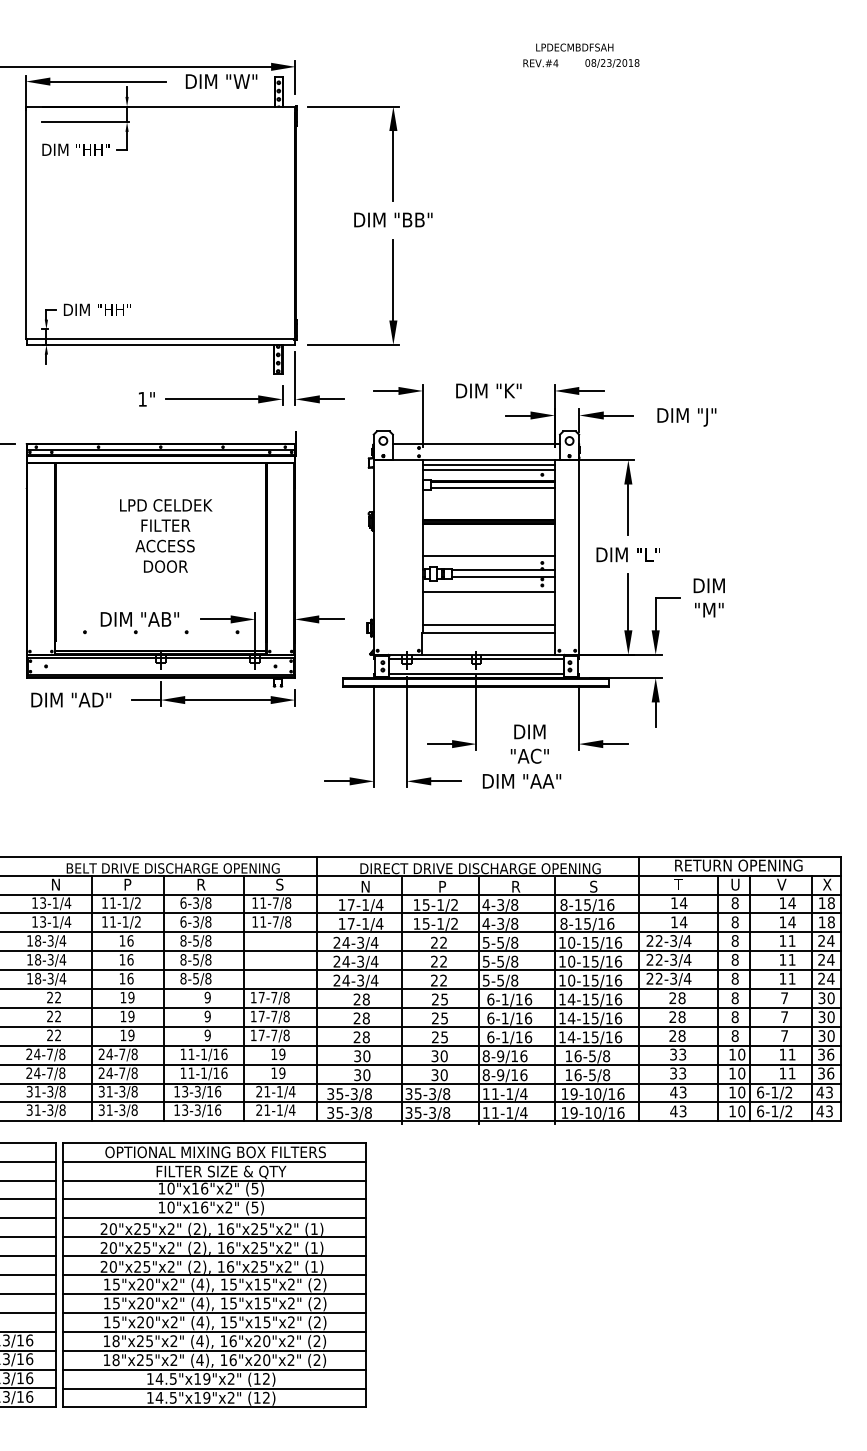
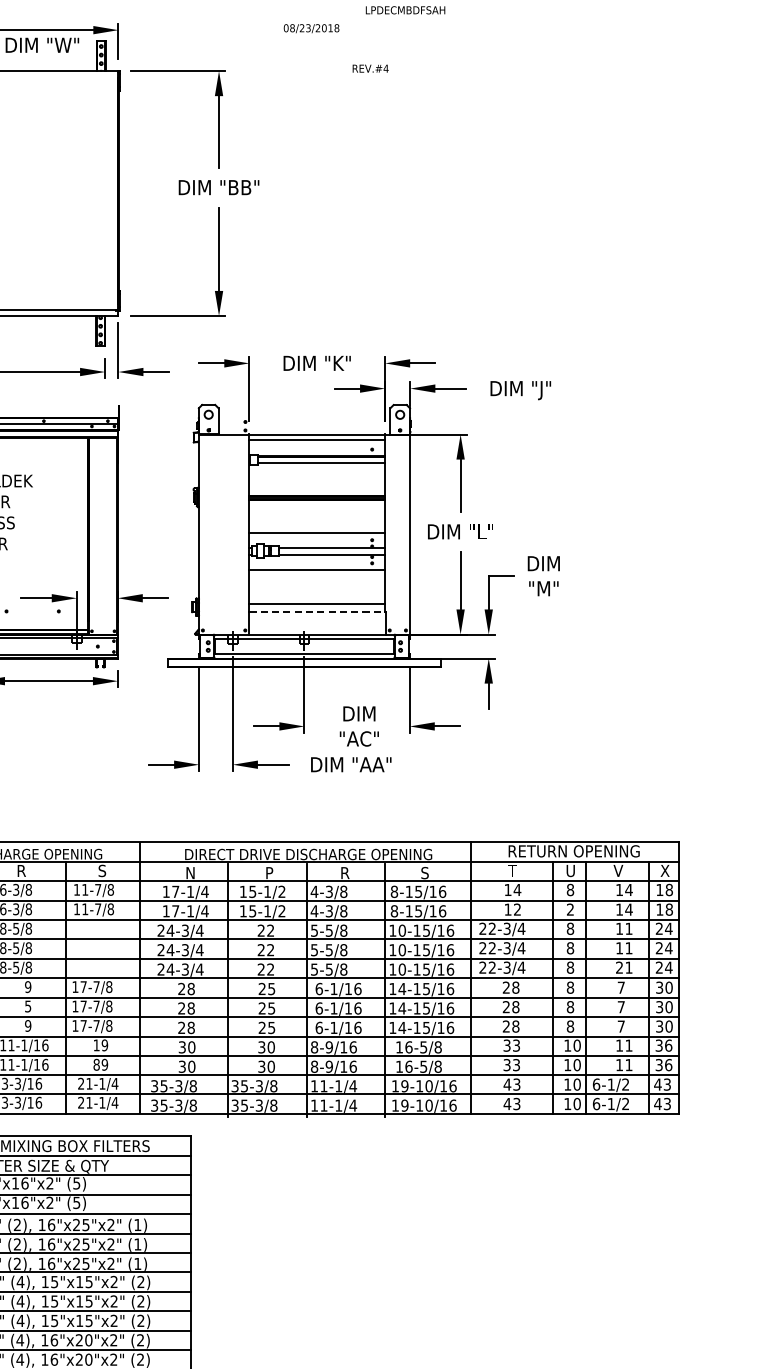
text: (540, 63) -> (370, 68), moved
text: (612, 63) -> (311, 28), moved
line: (476, 444) -> (304, 418), removed
line: (488, 469) -> (316, 444), removed
line: (489, 632) -> (317, 611), solid -> dashed
text: (683, 922) -> (517, 909), 14 -> 12
text: (734, 922) -> (569, 909), 8 -> 2
text: (782, 978) -> (619, 967), 11 -> 21
text: (207, 1015) -> (27, 1005), 9 -> 5
text: (274, 1073) -> (96, 1065), 19 -> 89

